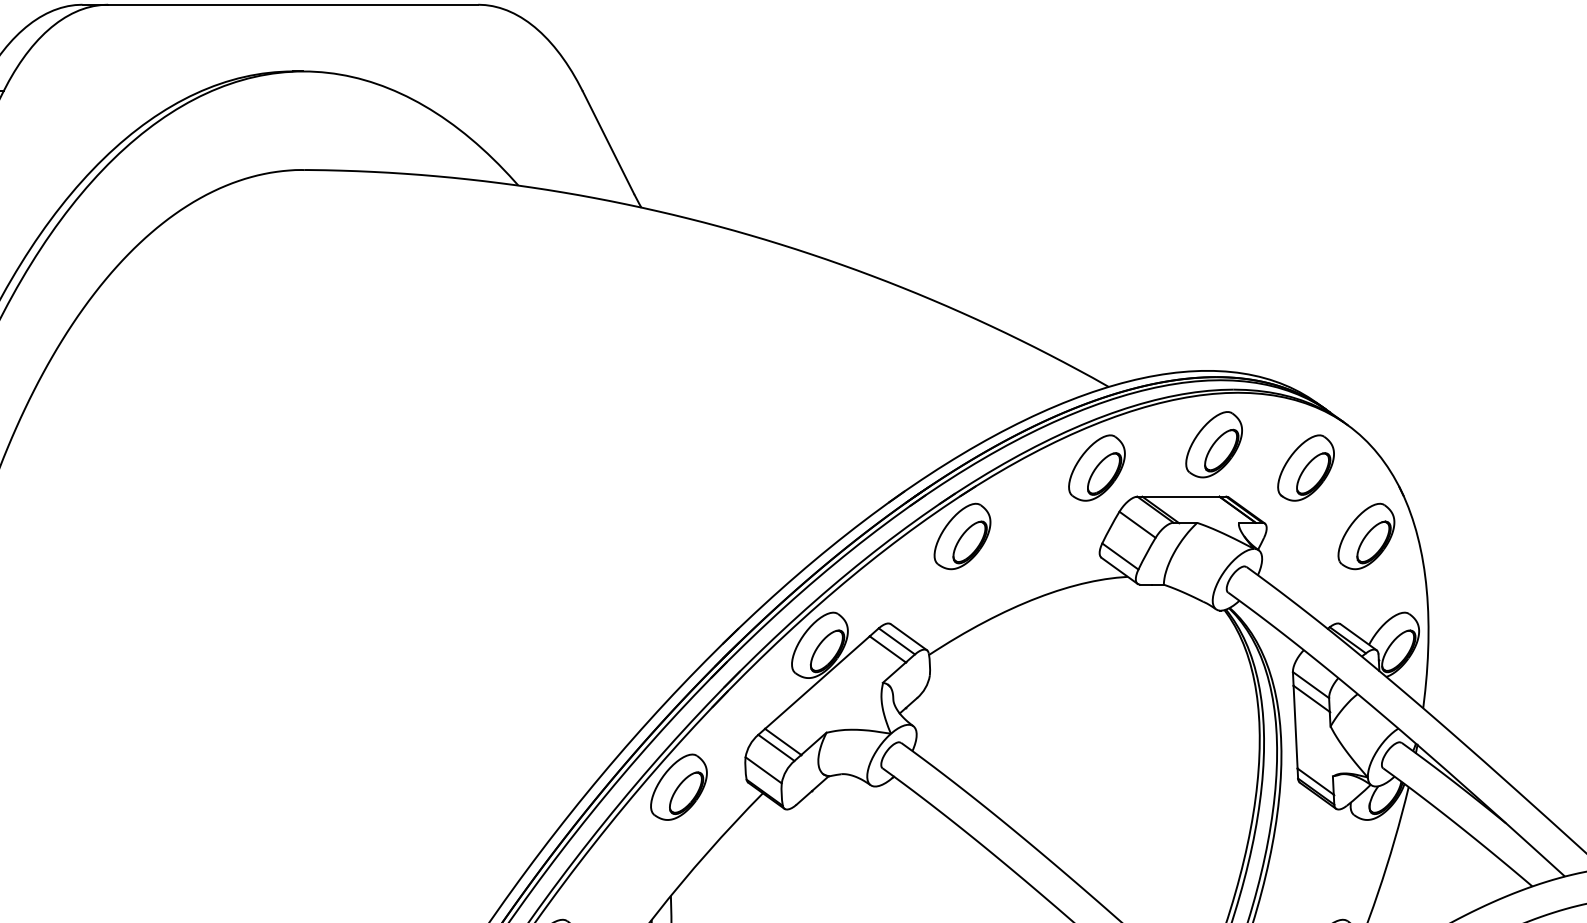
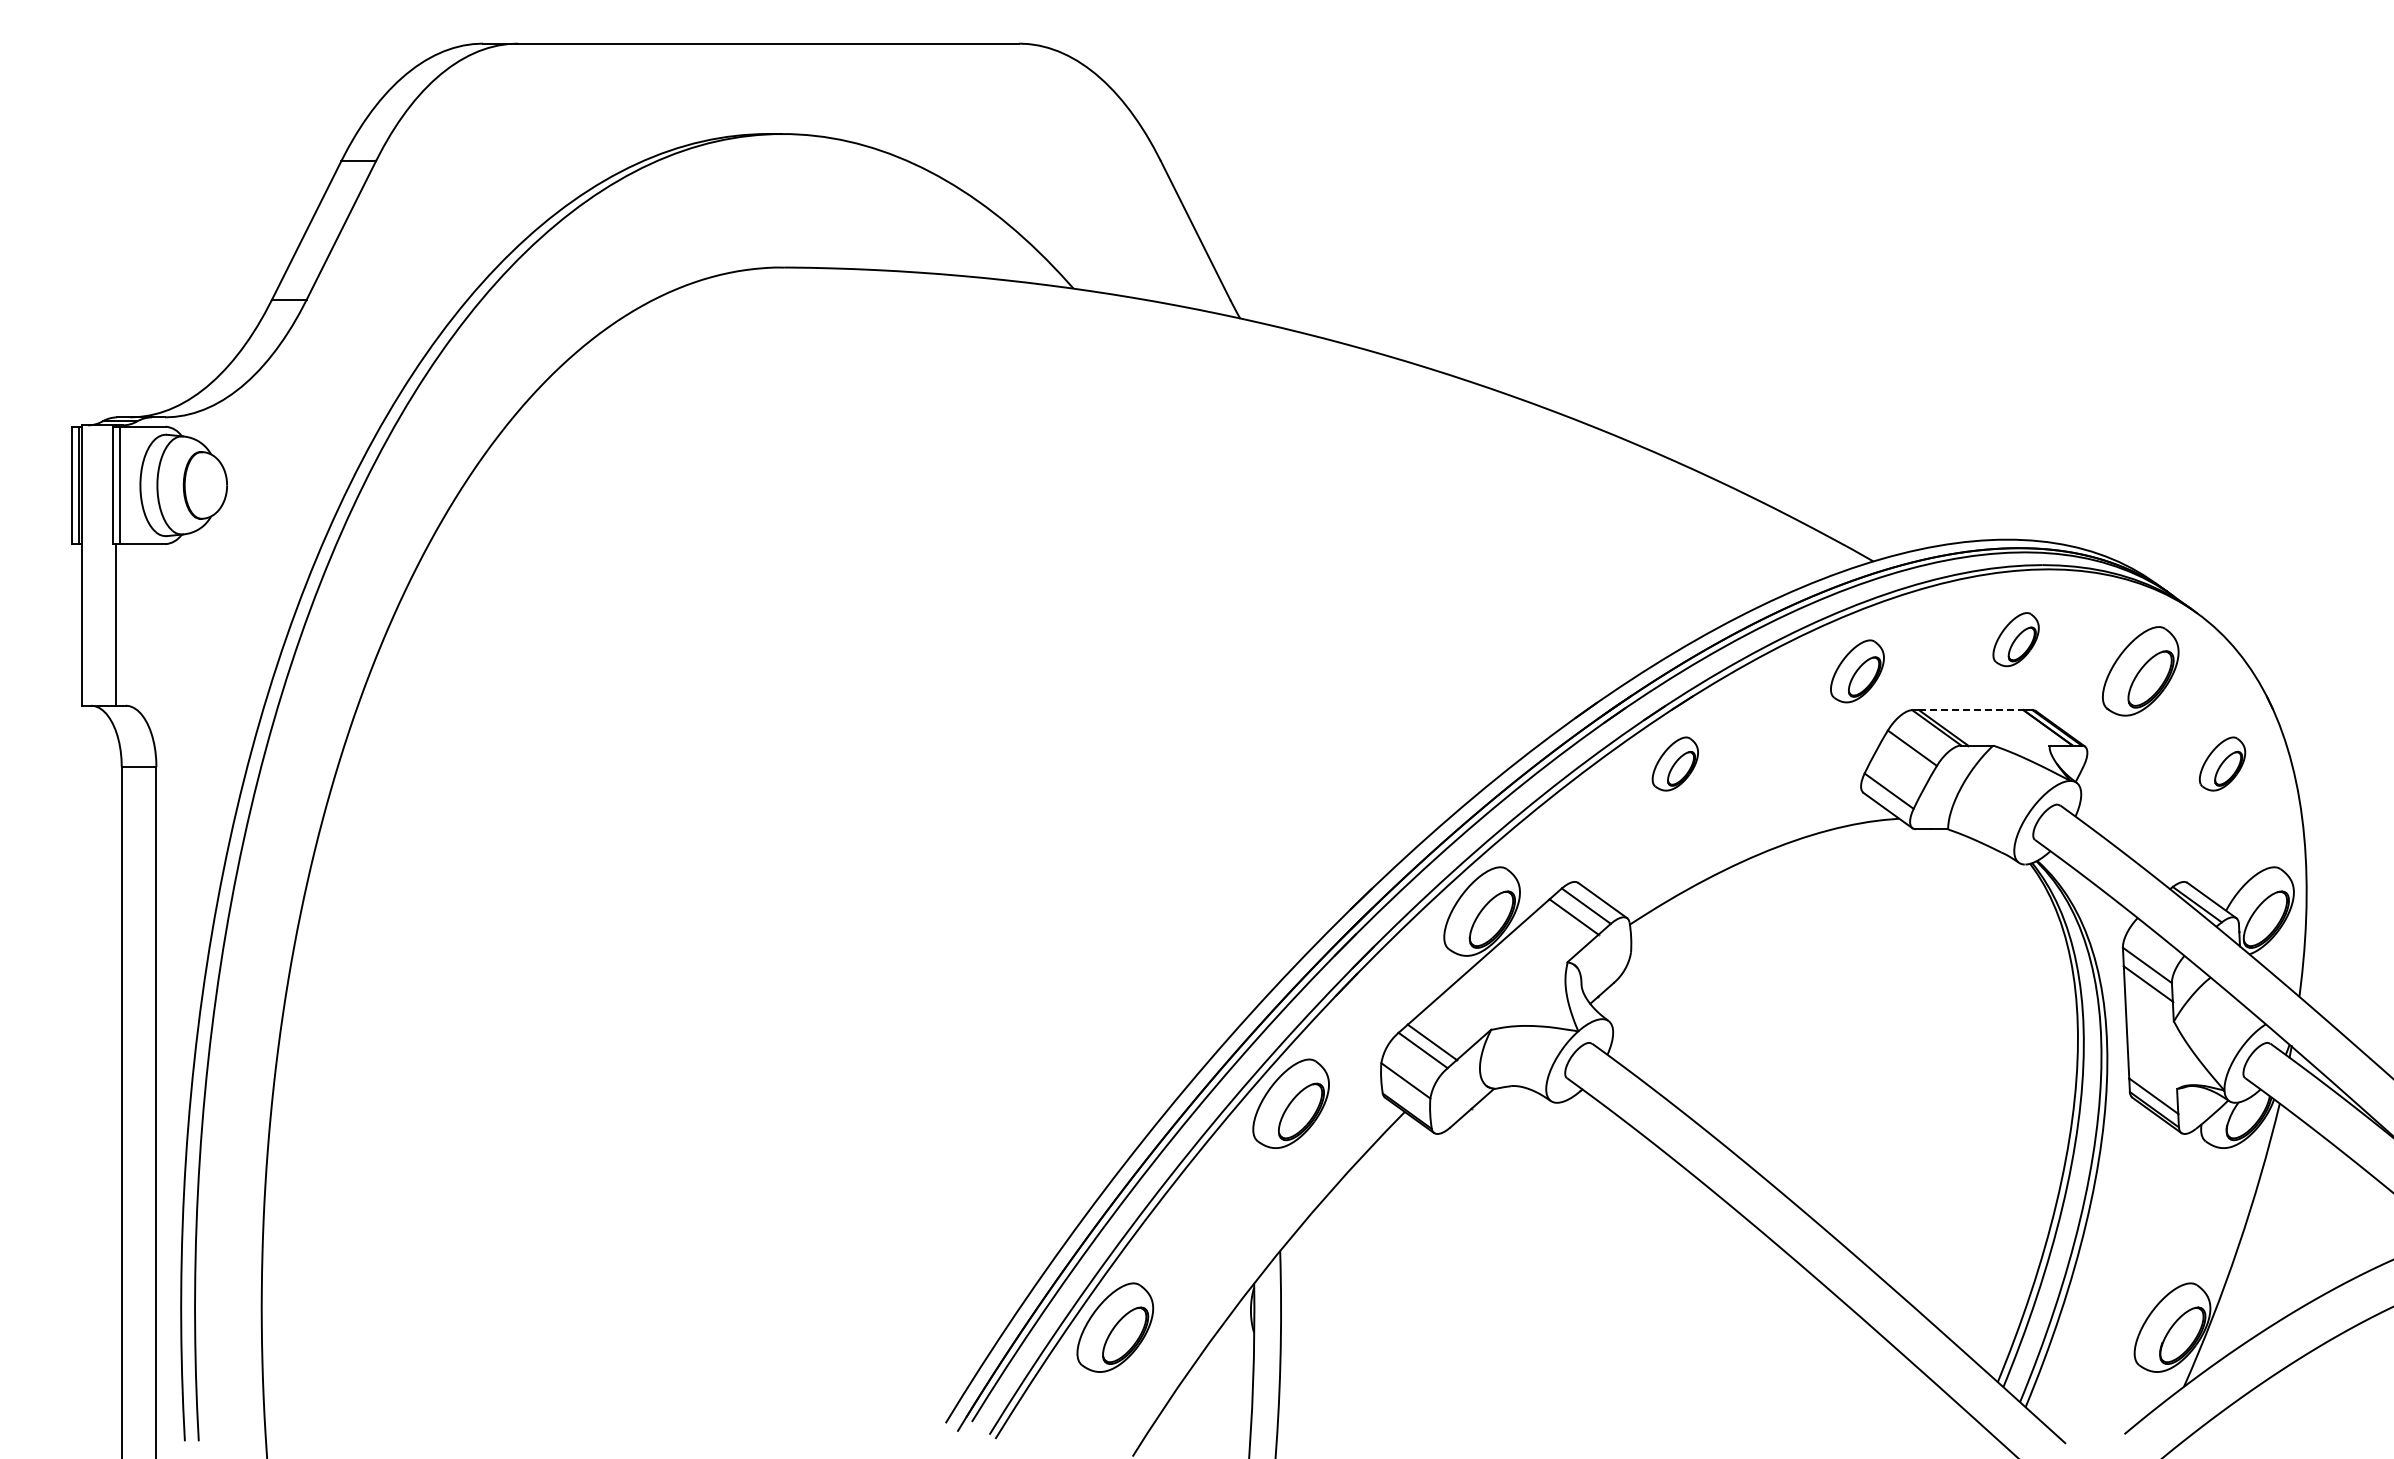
part: (1213, 444) -> (2015, 639), size x0.6
part: (1097, 468) -> (1857, 671), size x0.7
line: (1181, 496) -> (1971, 710), solid -> dashed
part: (962, 536) -> (1675, 763), size x0.6
part: (1366, 536) -> (2222, 763), size x0.6

